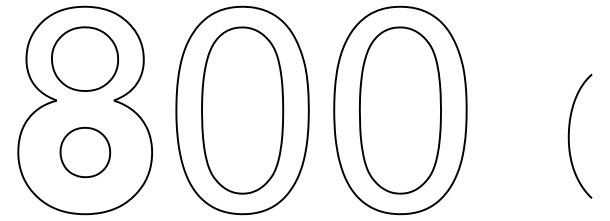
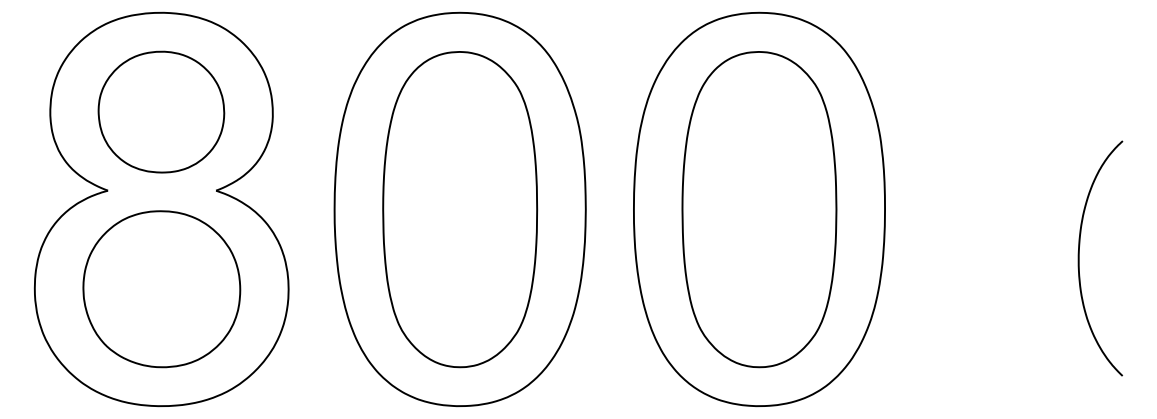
part: (85, 152) -> (162, 289), size x1.67

